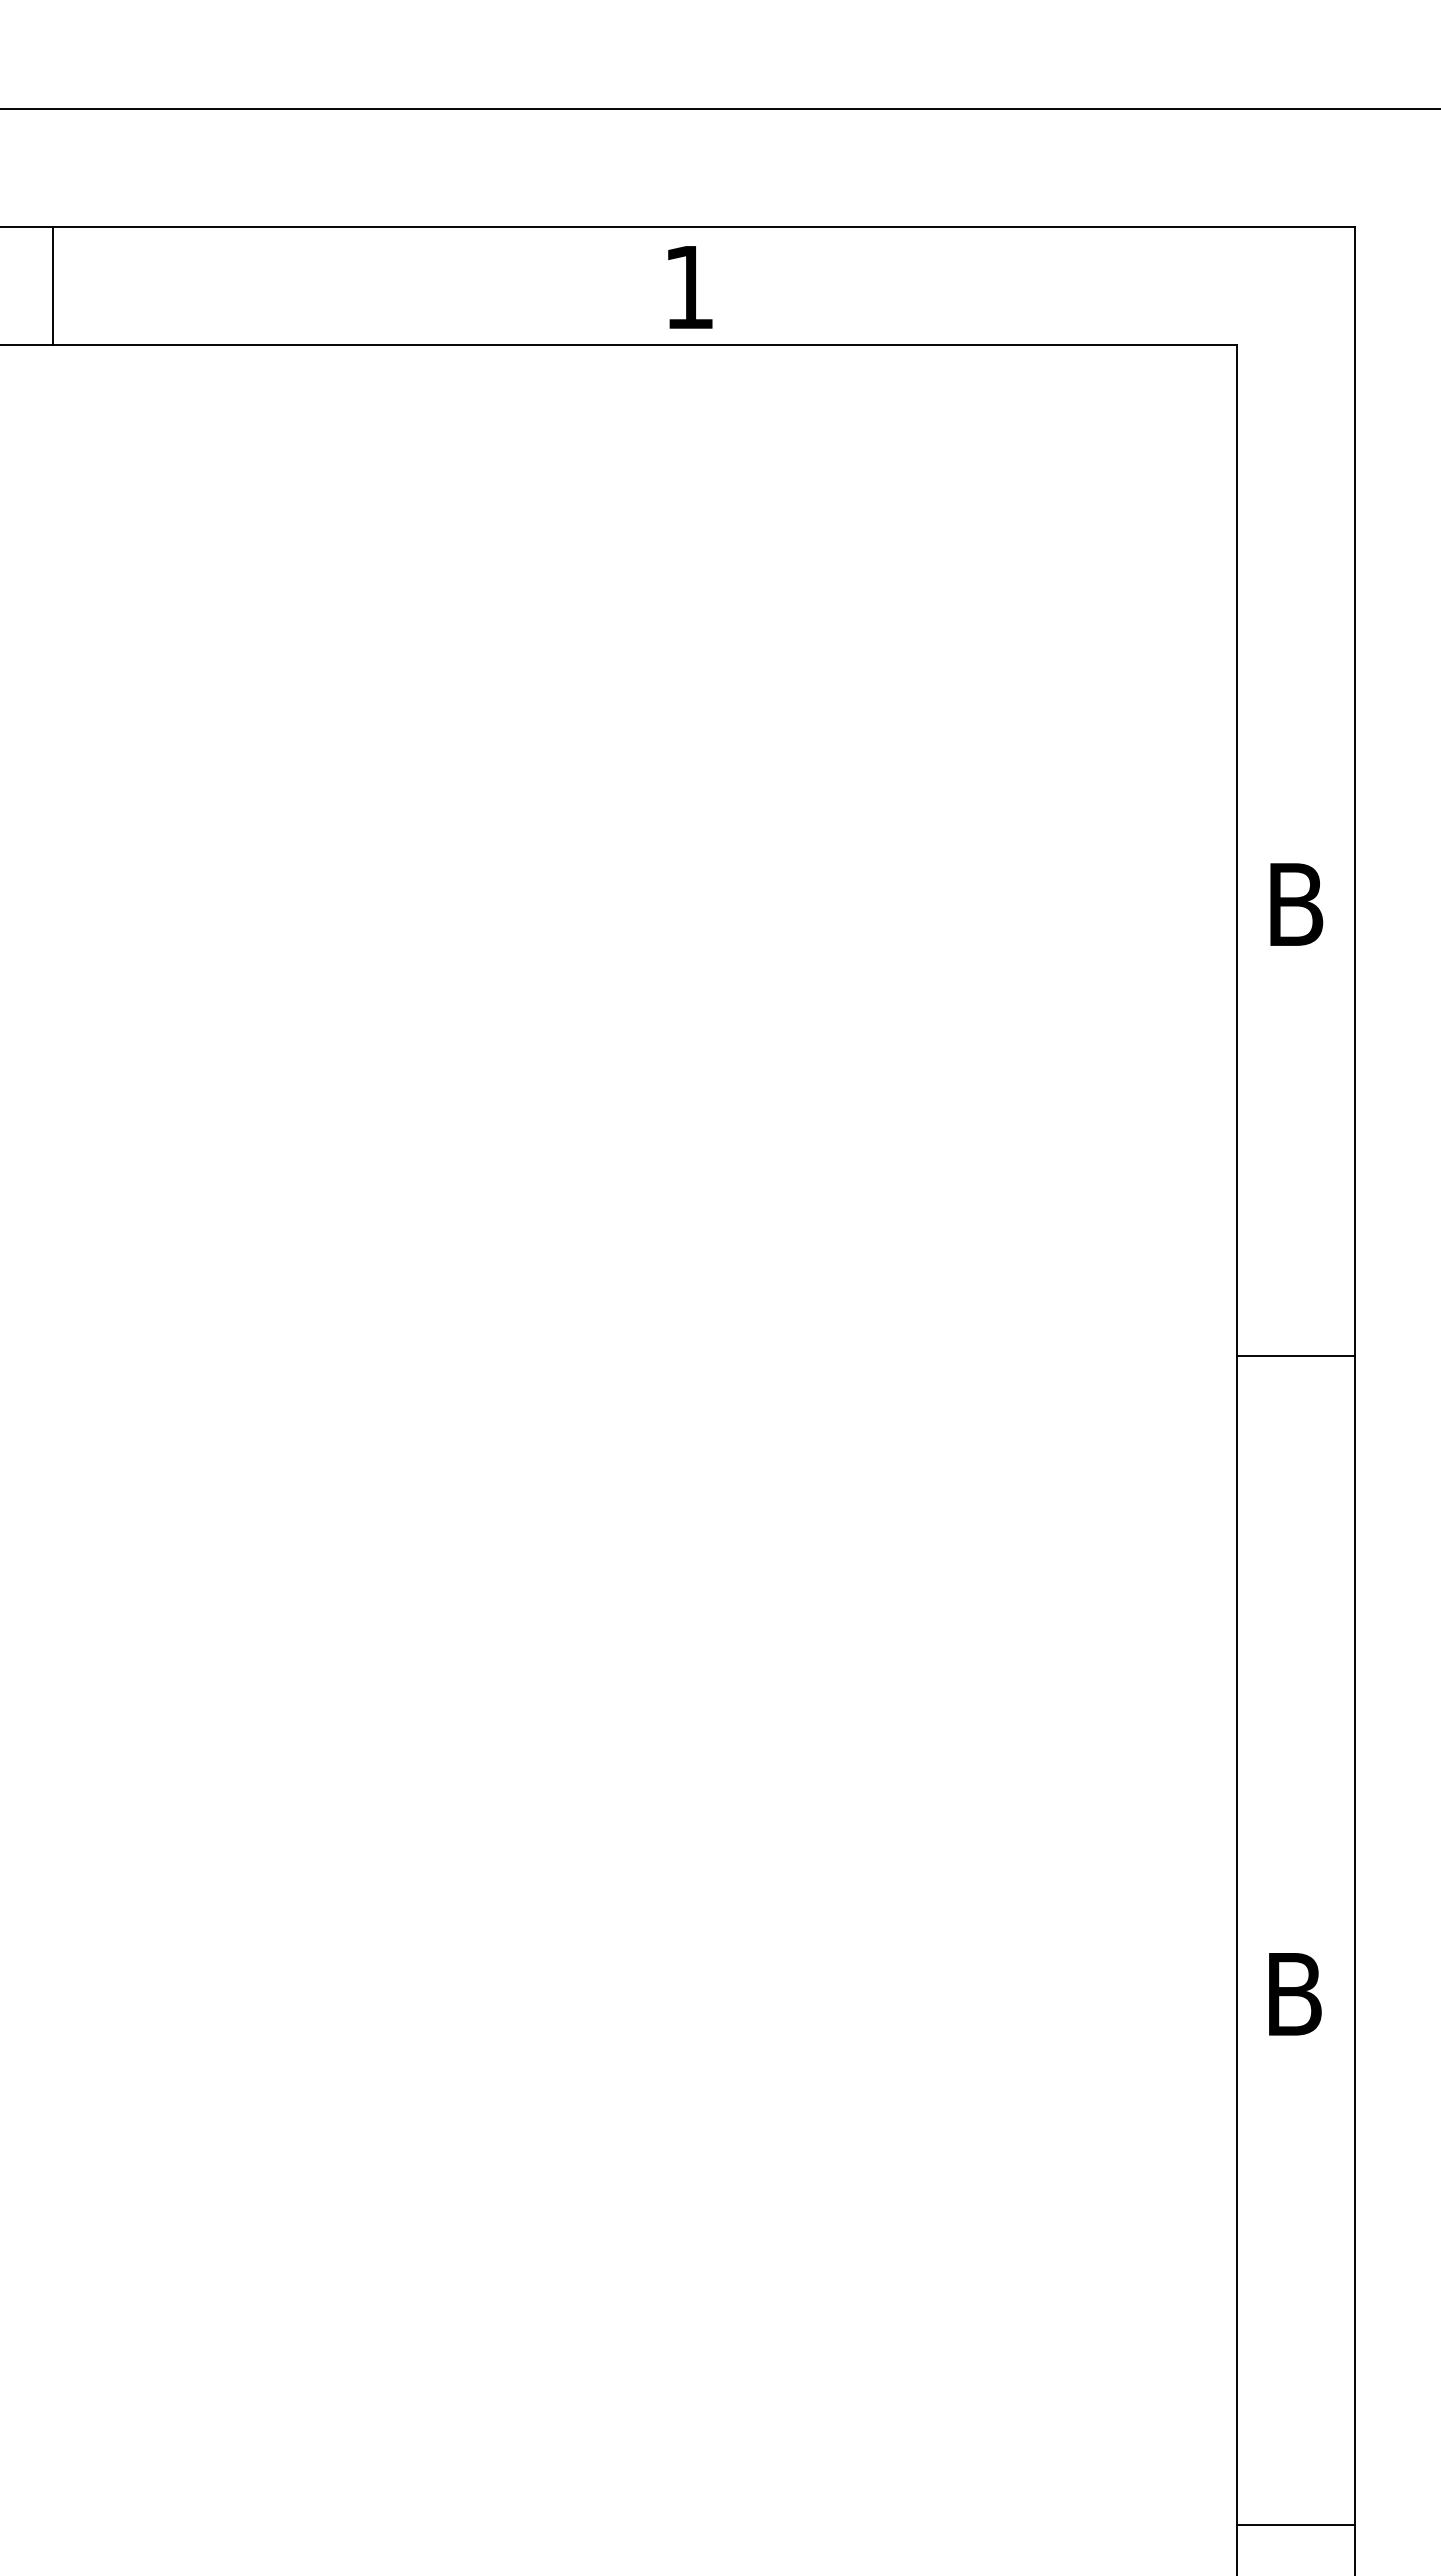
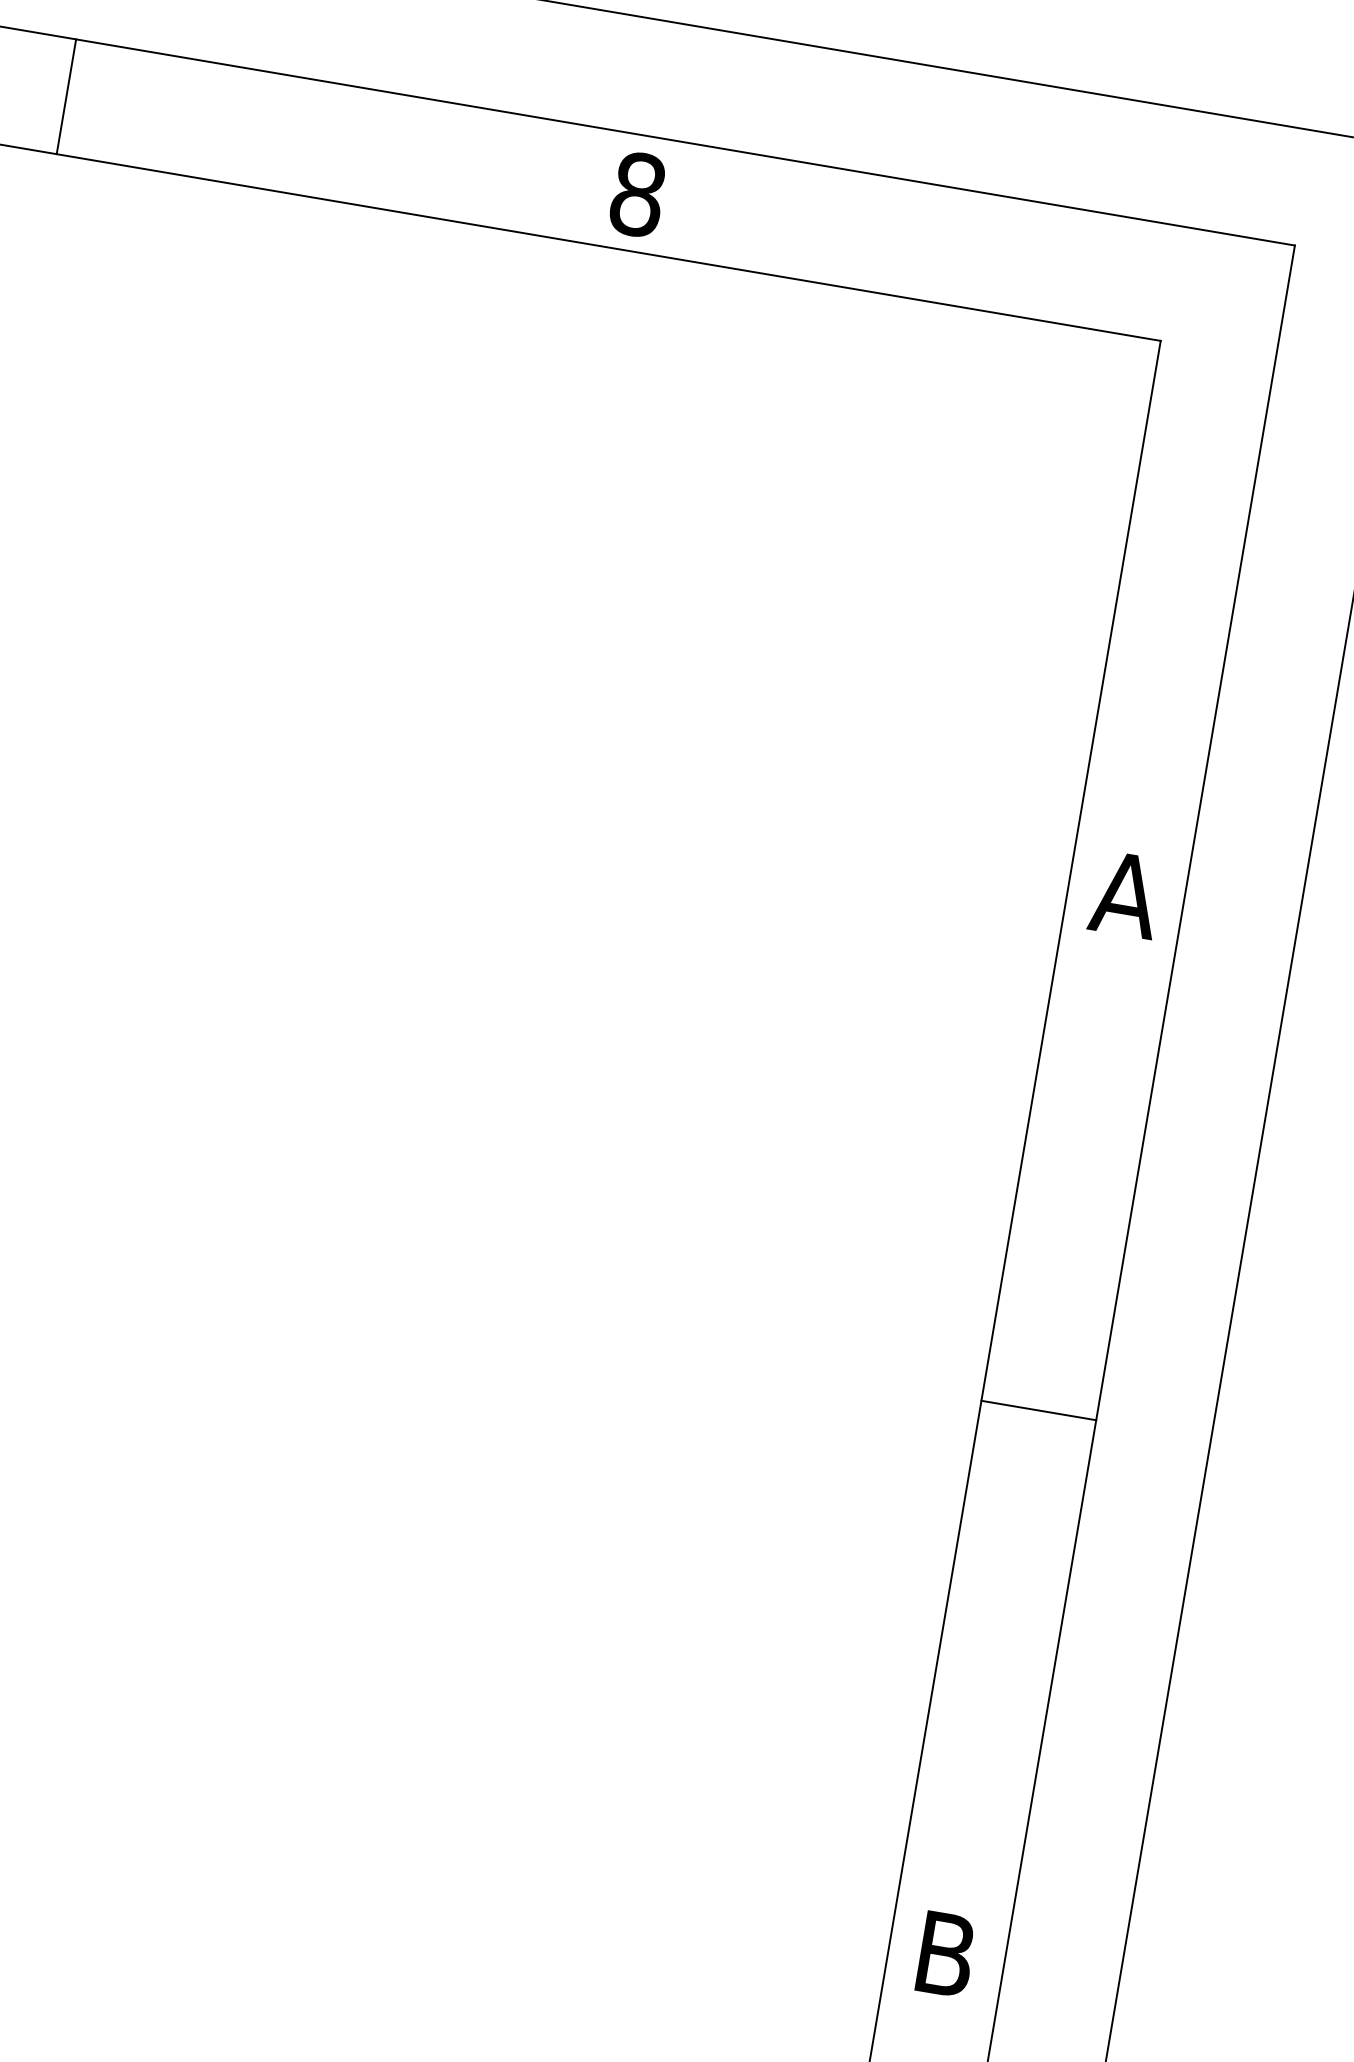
line: (52, 286) -> (66, 97), moved
text: (689, 287) -> (638, 194), 1 -> 8
text: (1295, 904) -> (1126, 894), B -> A
line: (1295, 1355) -> (1038, 1410), moved

